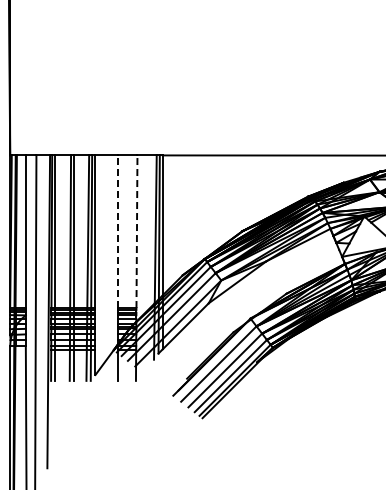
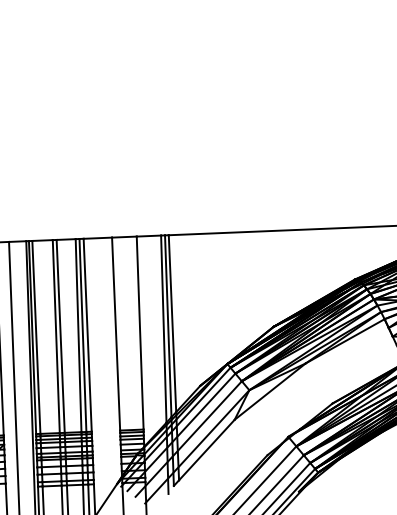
line: (117, 231) -> (115, 333), dashed -> solid
line: (136, 231) -> (139, 332), dashed -> solid

